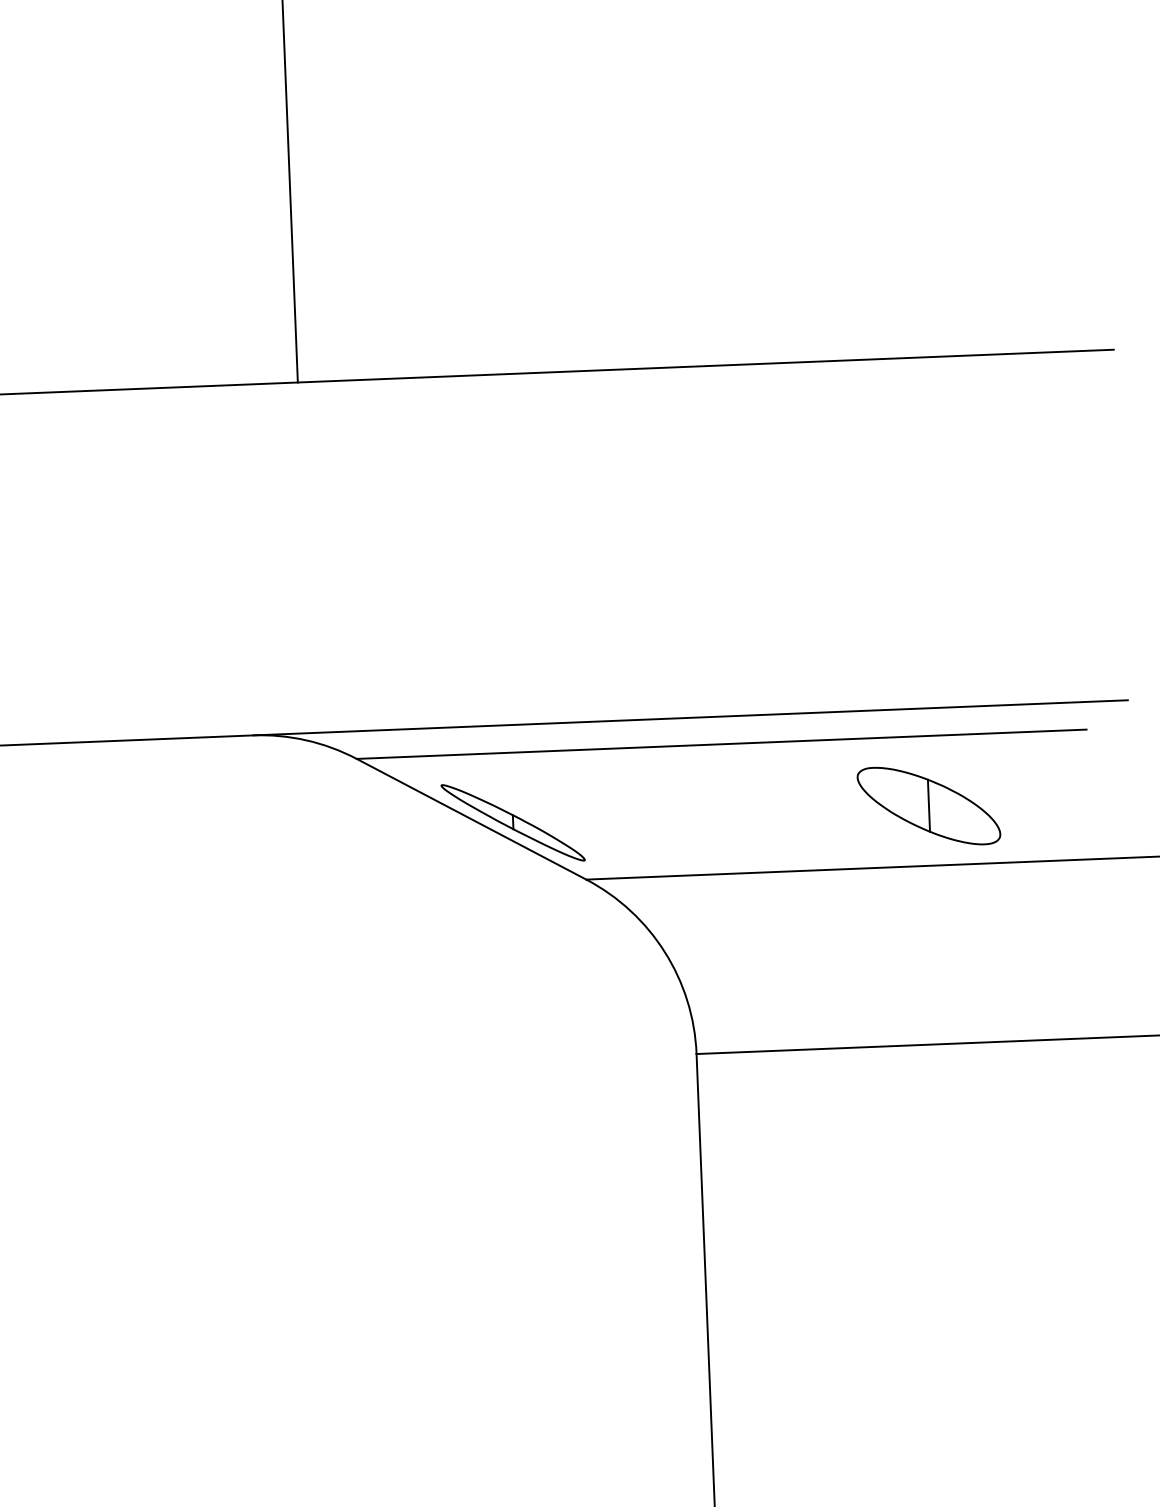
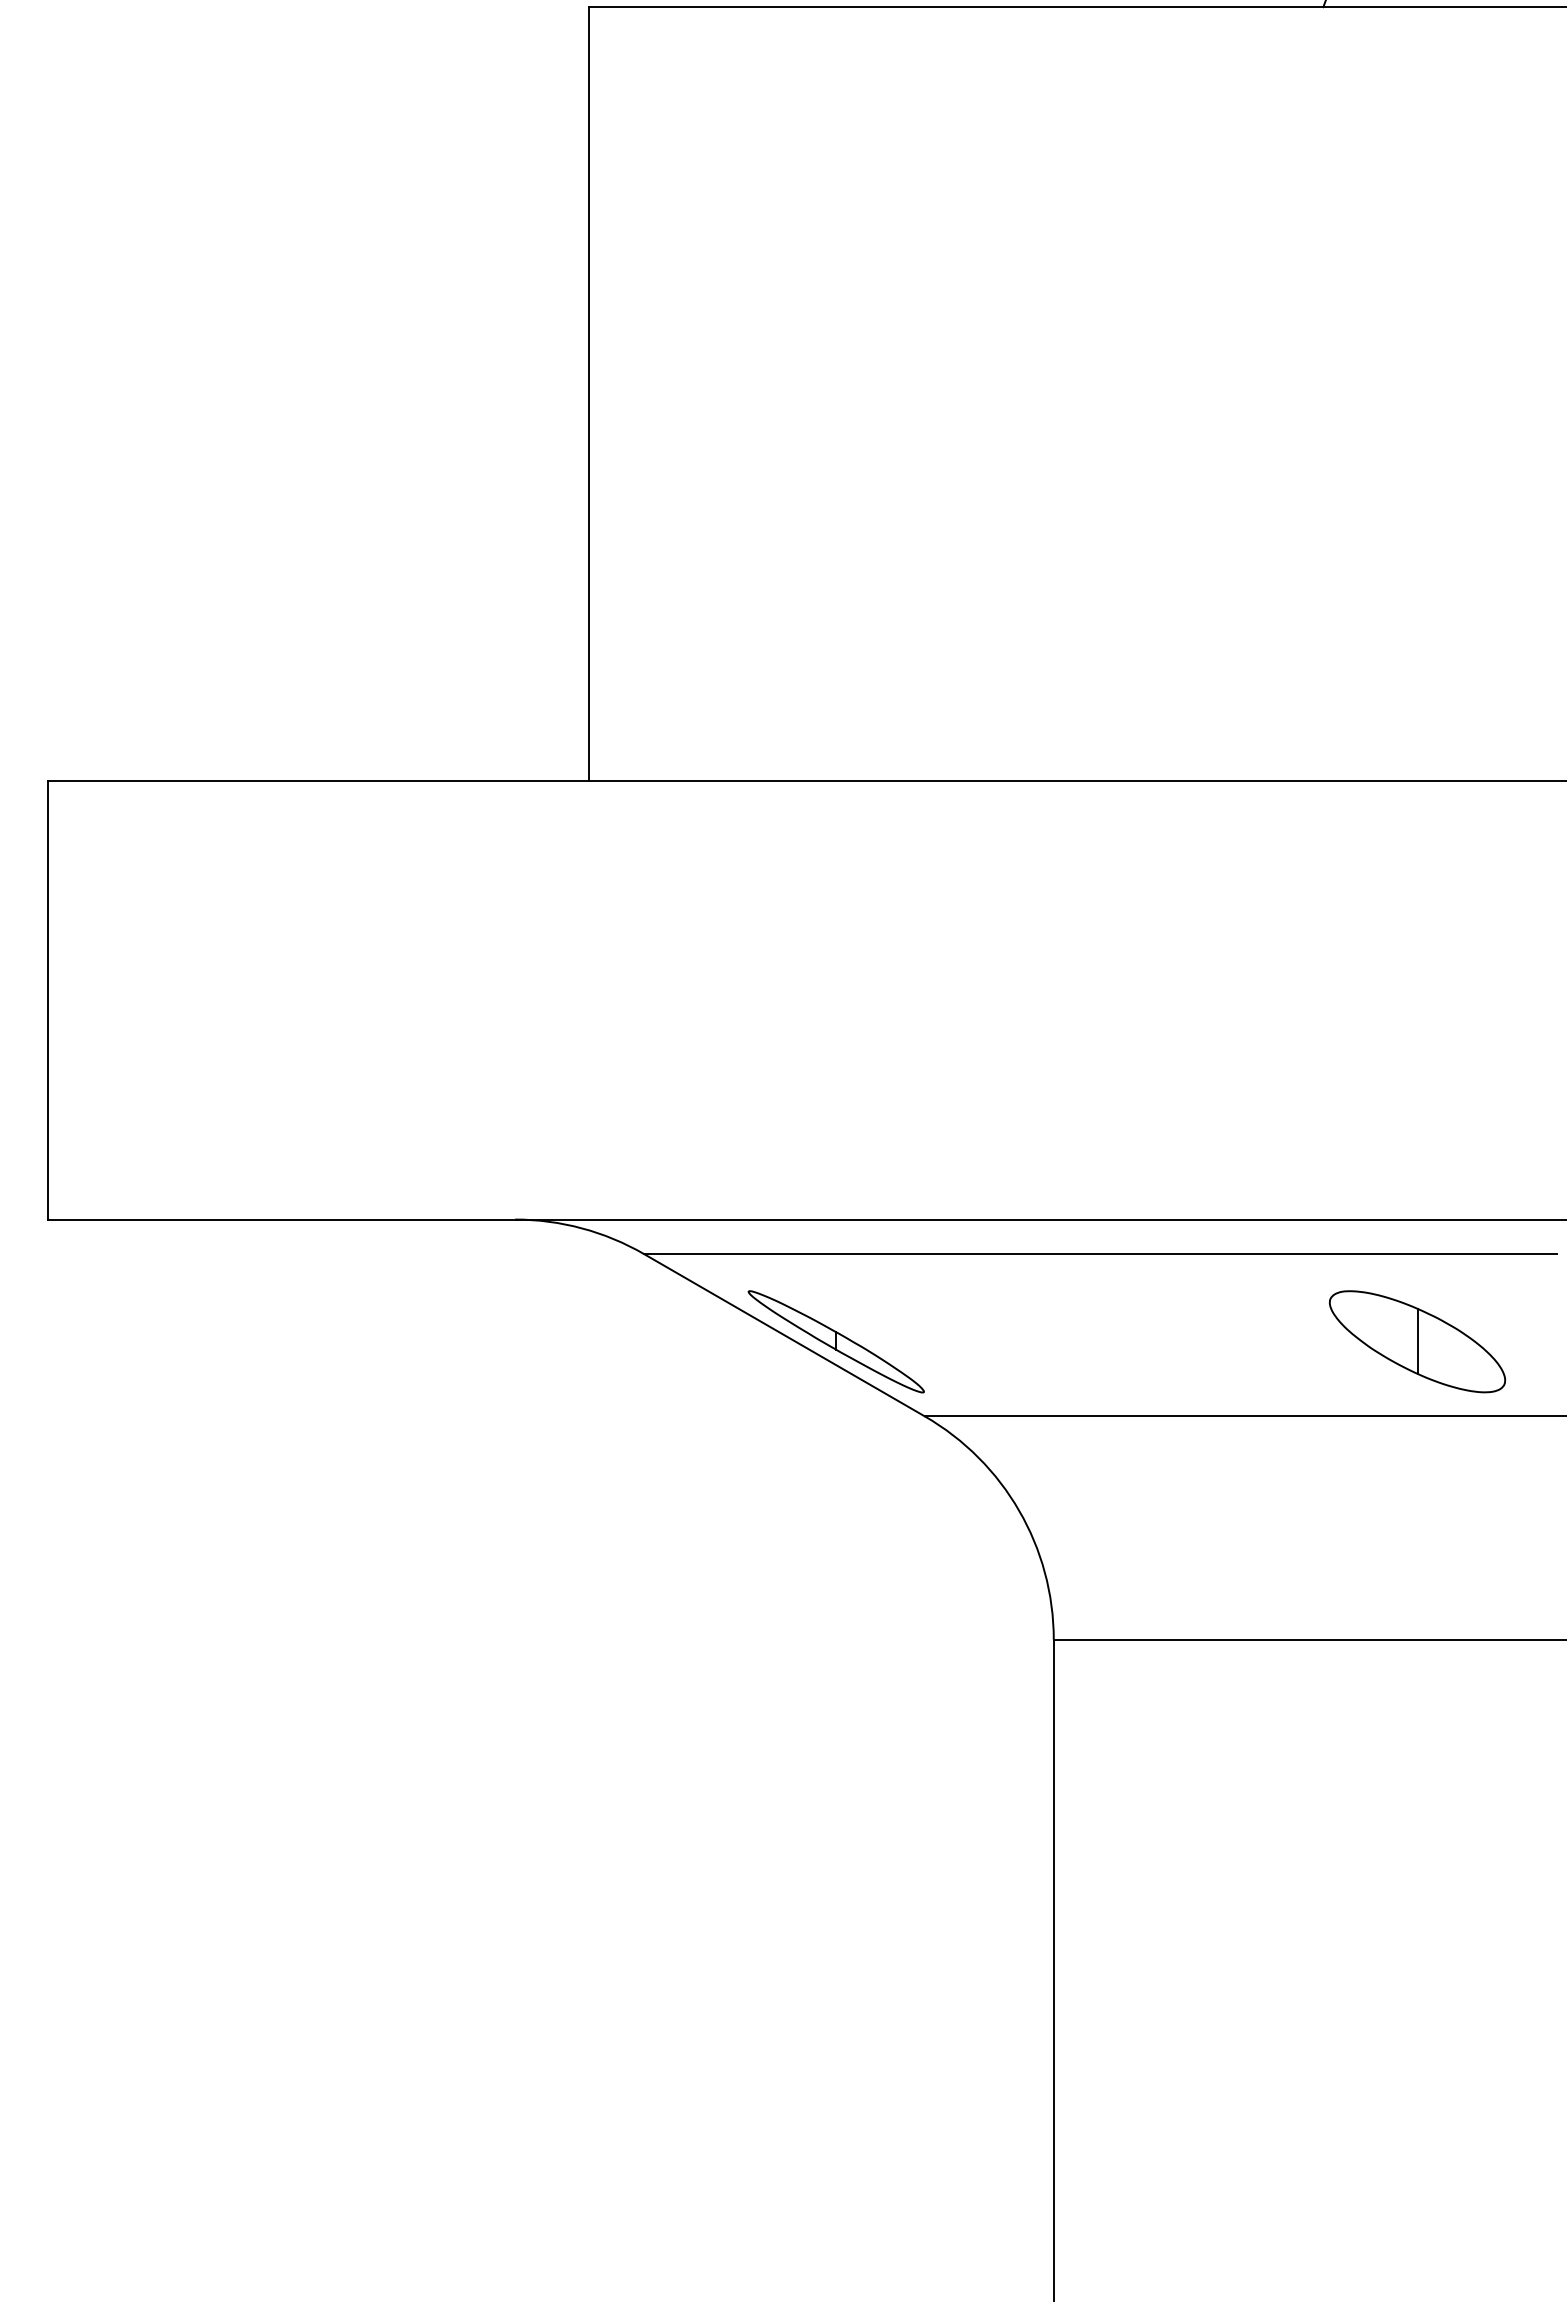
part: (928, 805) -> (1417, 1341), moved

